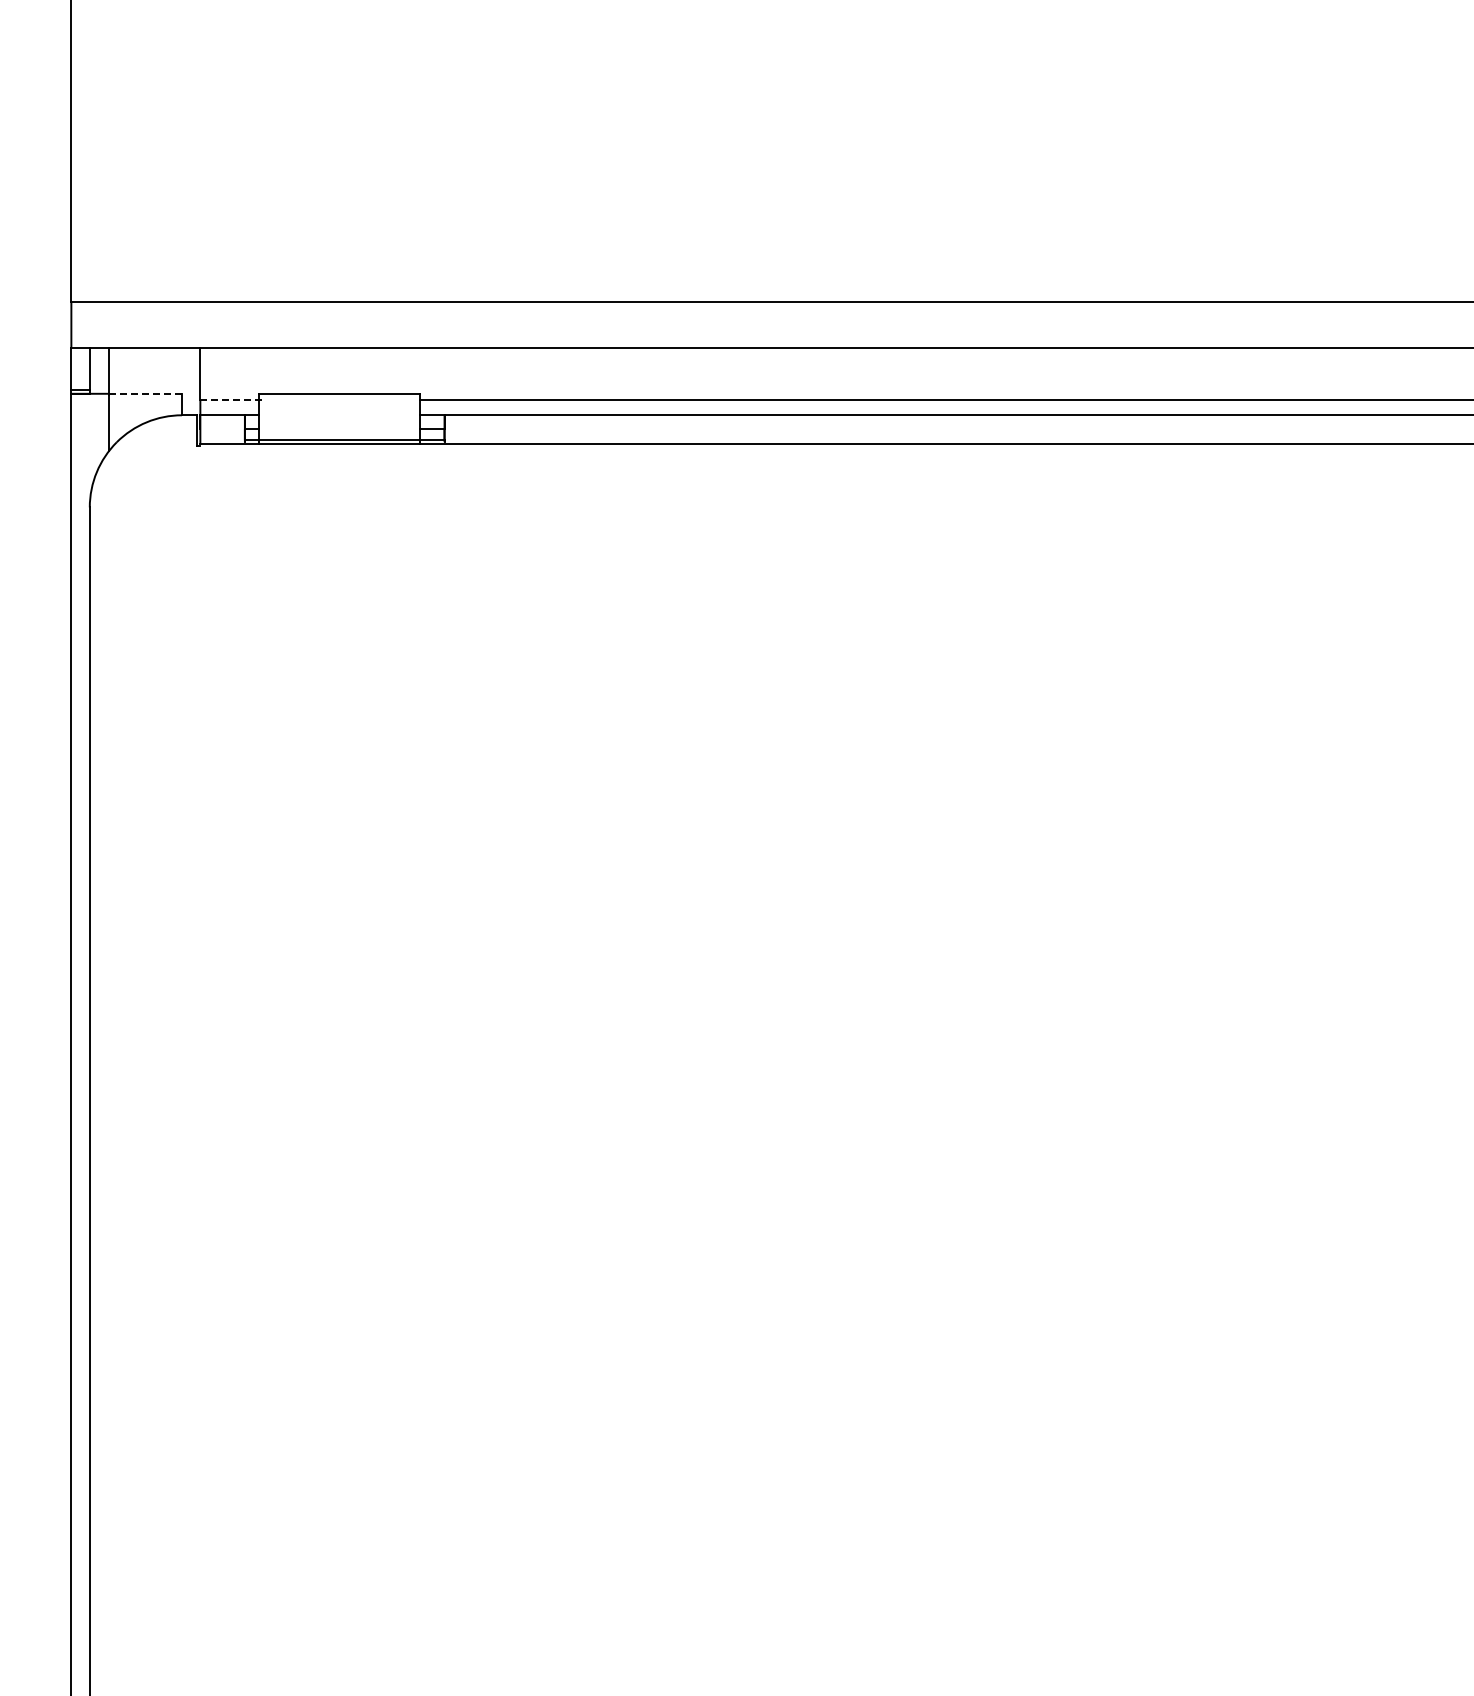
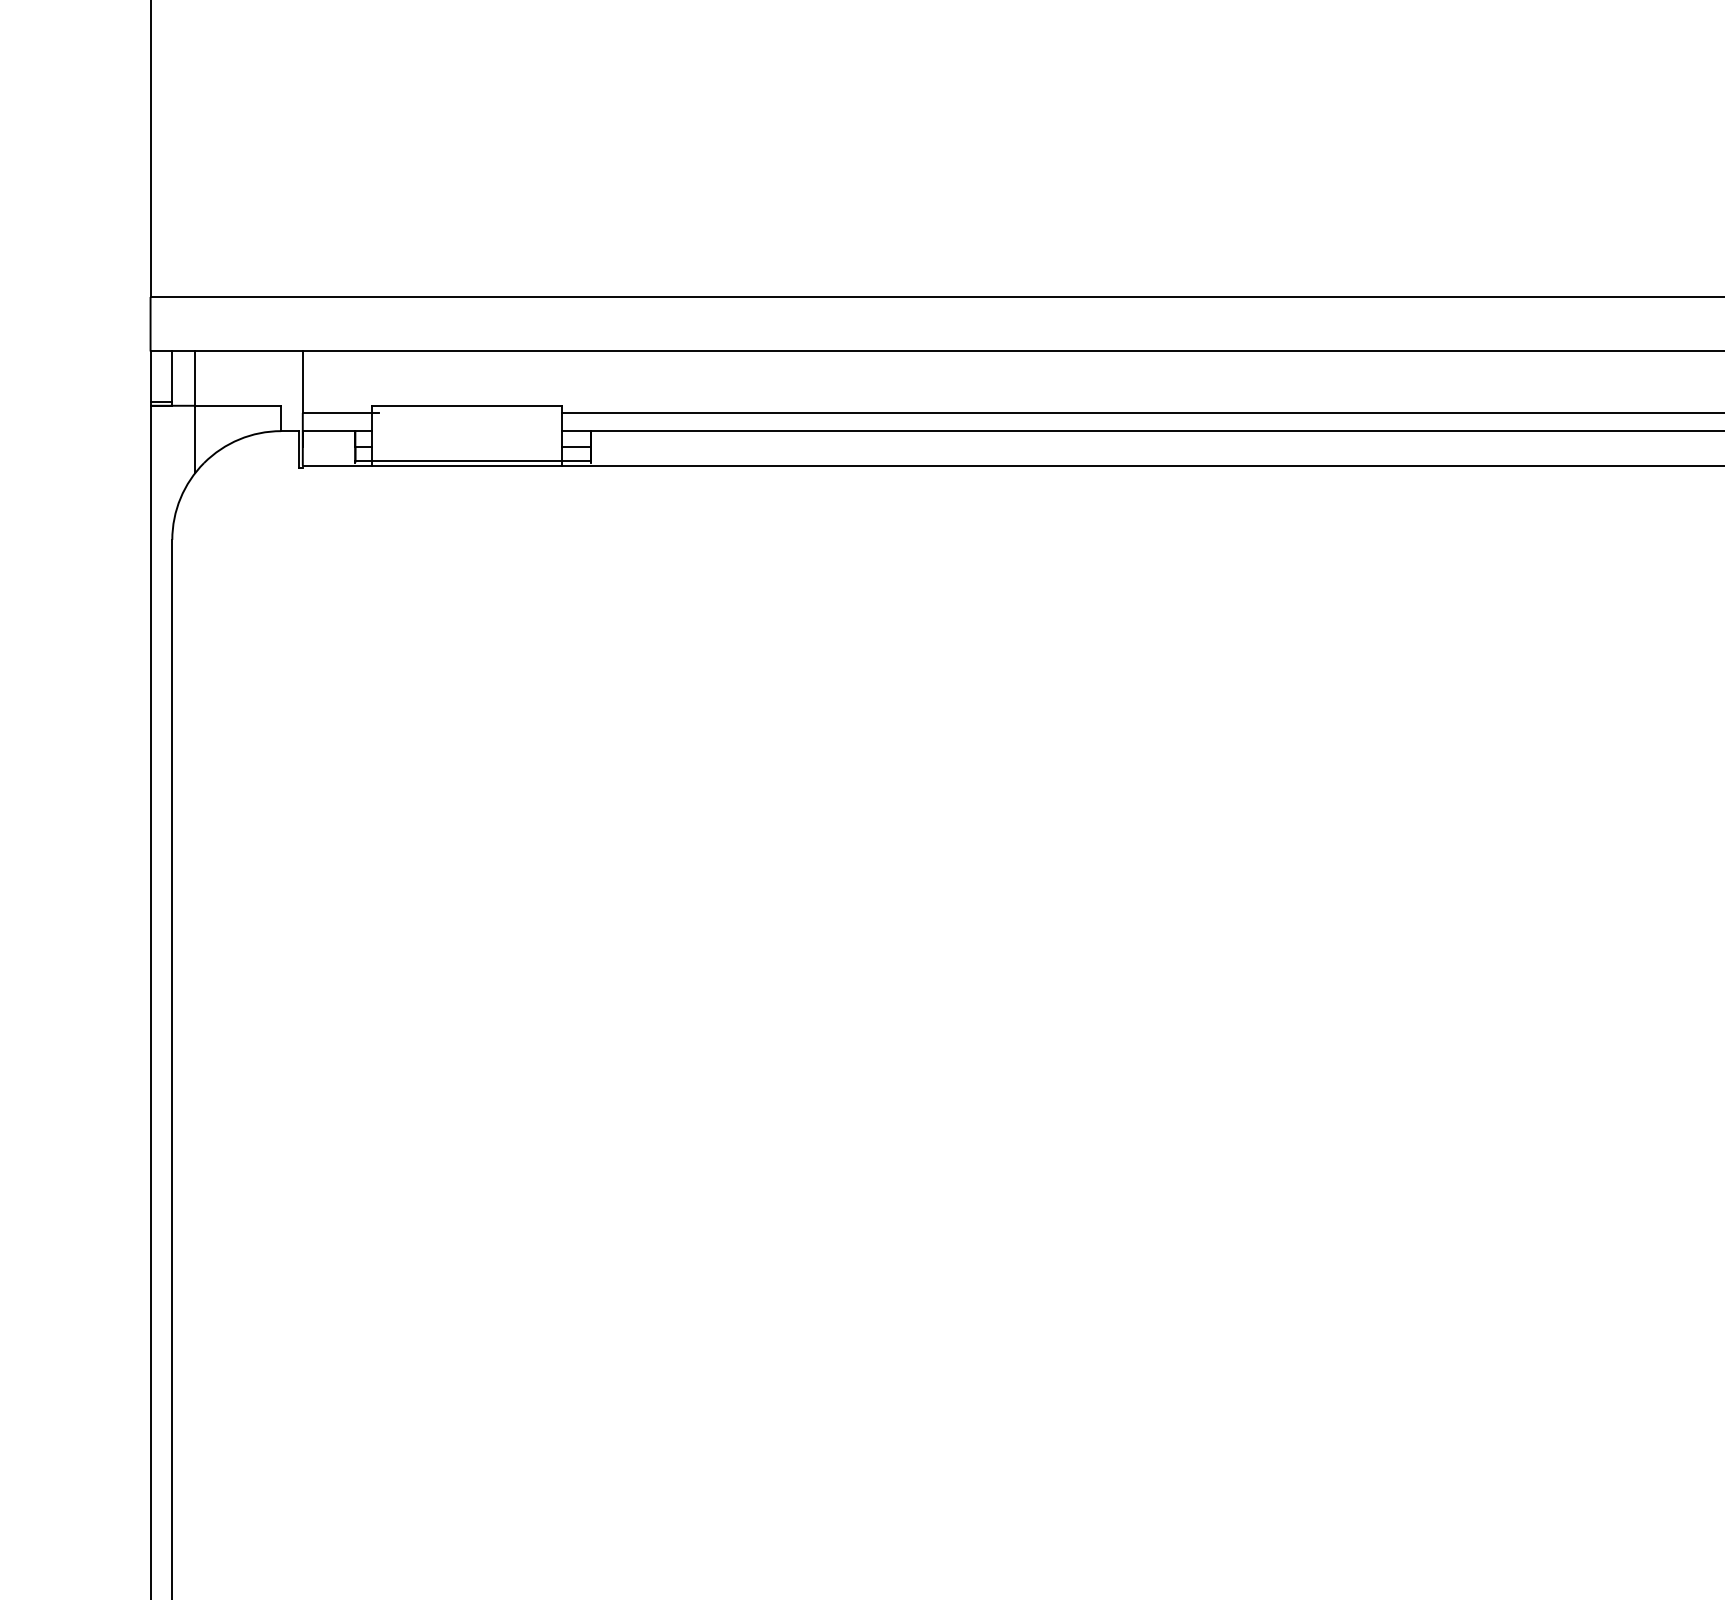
line: (144, 393) -> (236, 405), dashed -> solid
line: (233, 399) -> (341, 412), dashed -> solid

